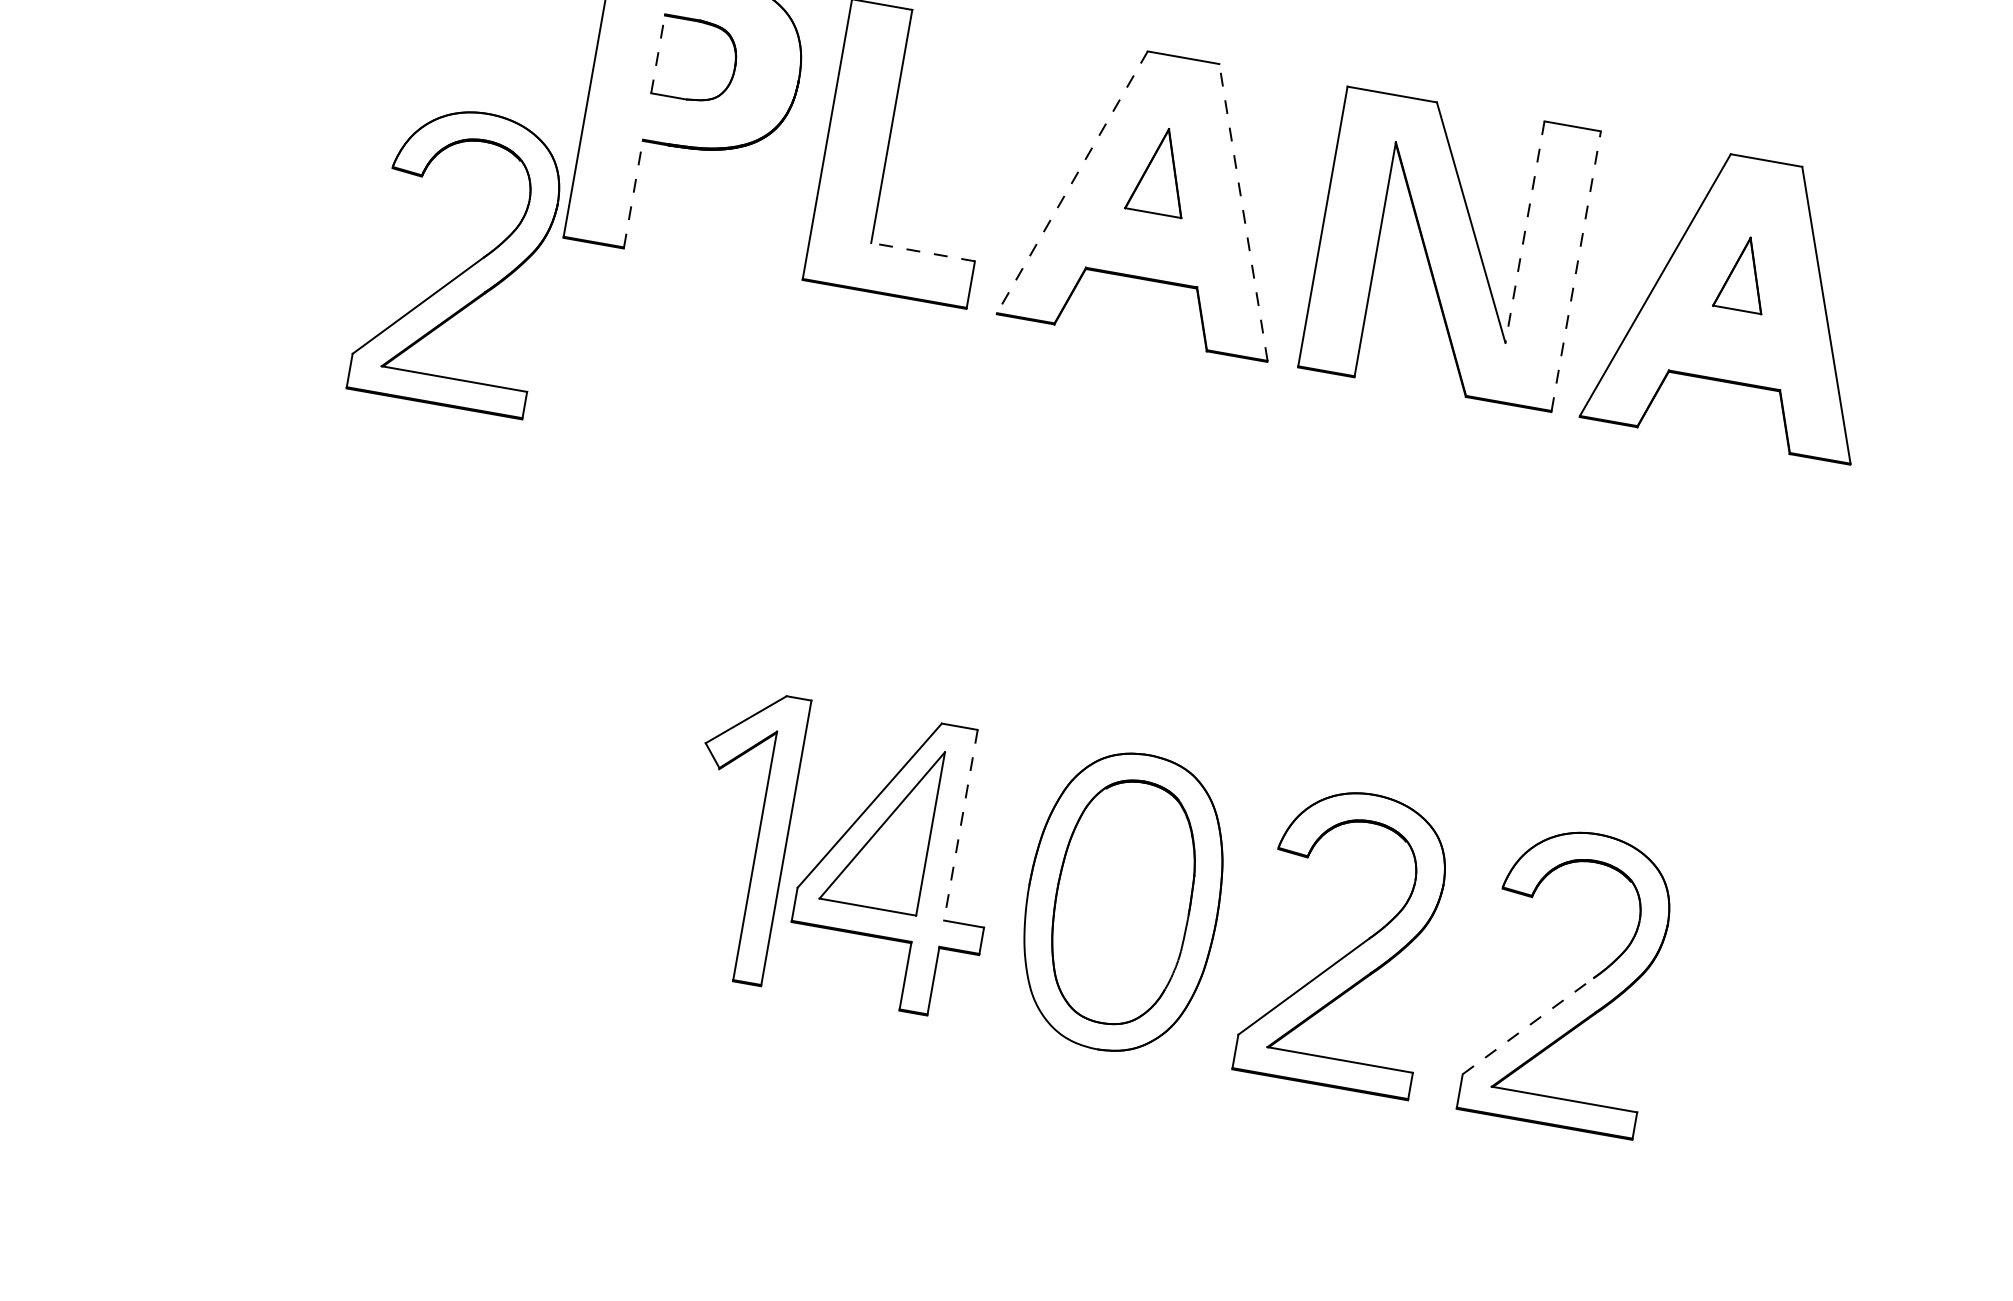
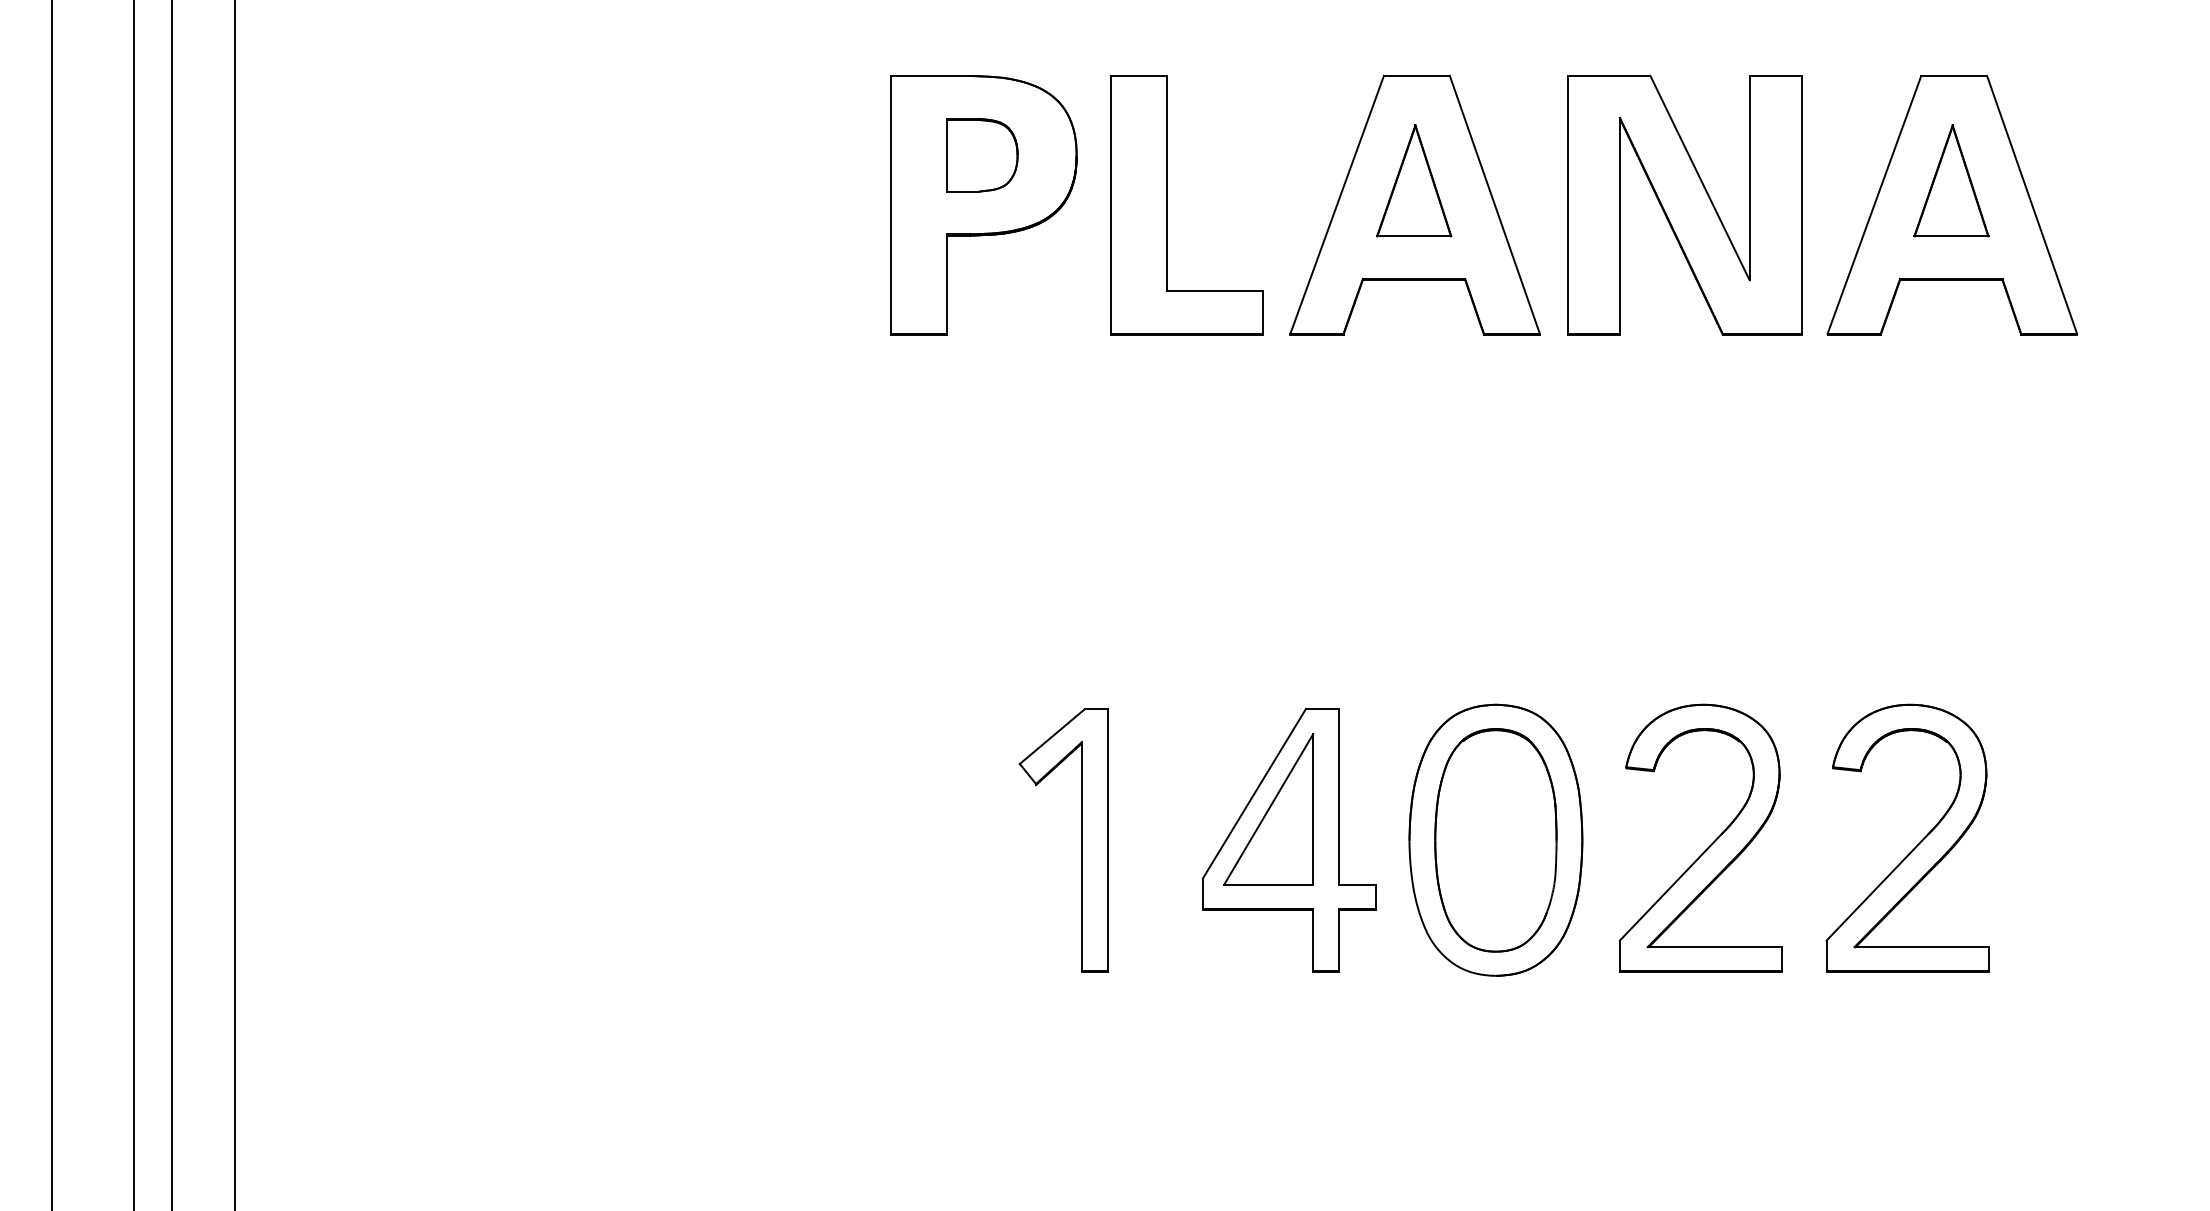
line: (658, 52) -> (946, 154), dashed -> solid
part: (1160, 170) -> (1414, 180), size x1.43
line: (1072, 183) -> (1337, 205), dashed -> solid
line: (633, 194) -> (946, 284), dashed -> solid
line: (1243, 212) -> (1494, 204), dashed -> solid
line: (1524, 232) -> (1749, 178), dashed -> solid
line: (922, 251) -> (1214, 290), dashed -> solid
part: (468, 267) -> (810, 376), removed
line: (1576, 270) -> (1801, 204), dashed -> solid
part: (1743, 273) -> (1951, 180), size x1.67
line: (960, 825) -> (1338, 797), dashed -> solid
part: (757, 838) -> (1081, 840), moved
line: (1528, 1026) -> (1877, 887), dashed -> solid

